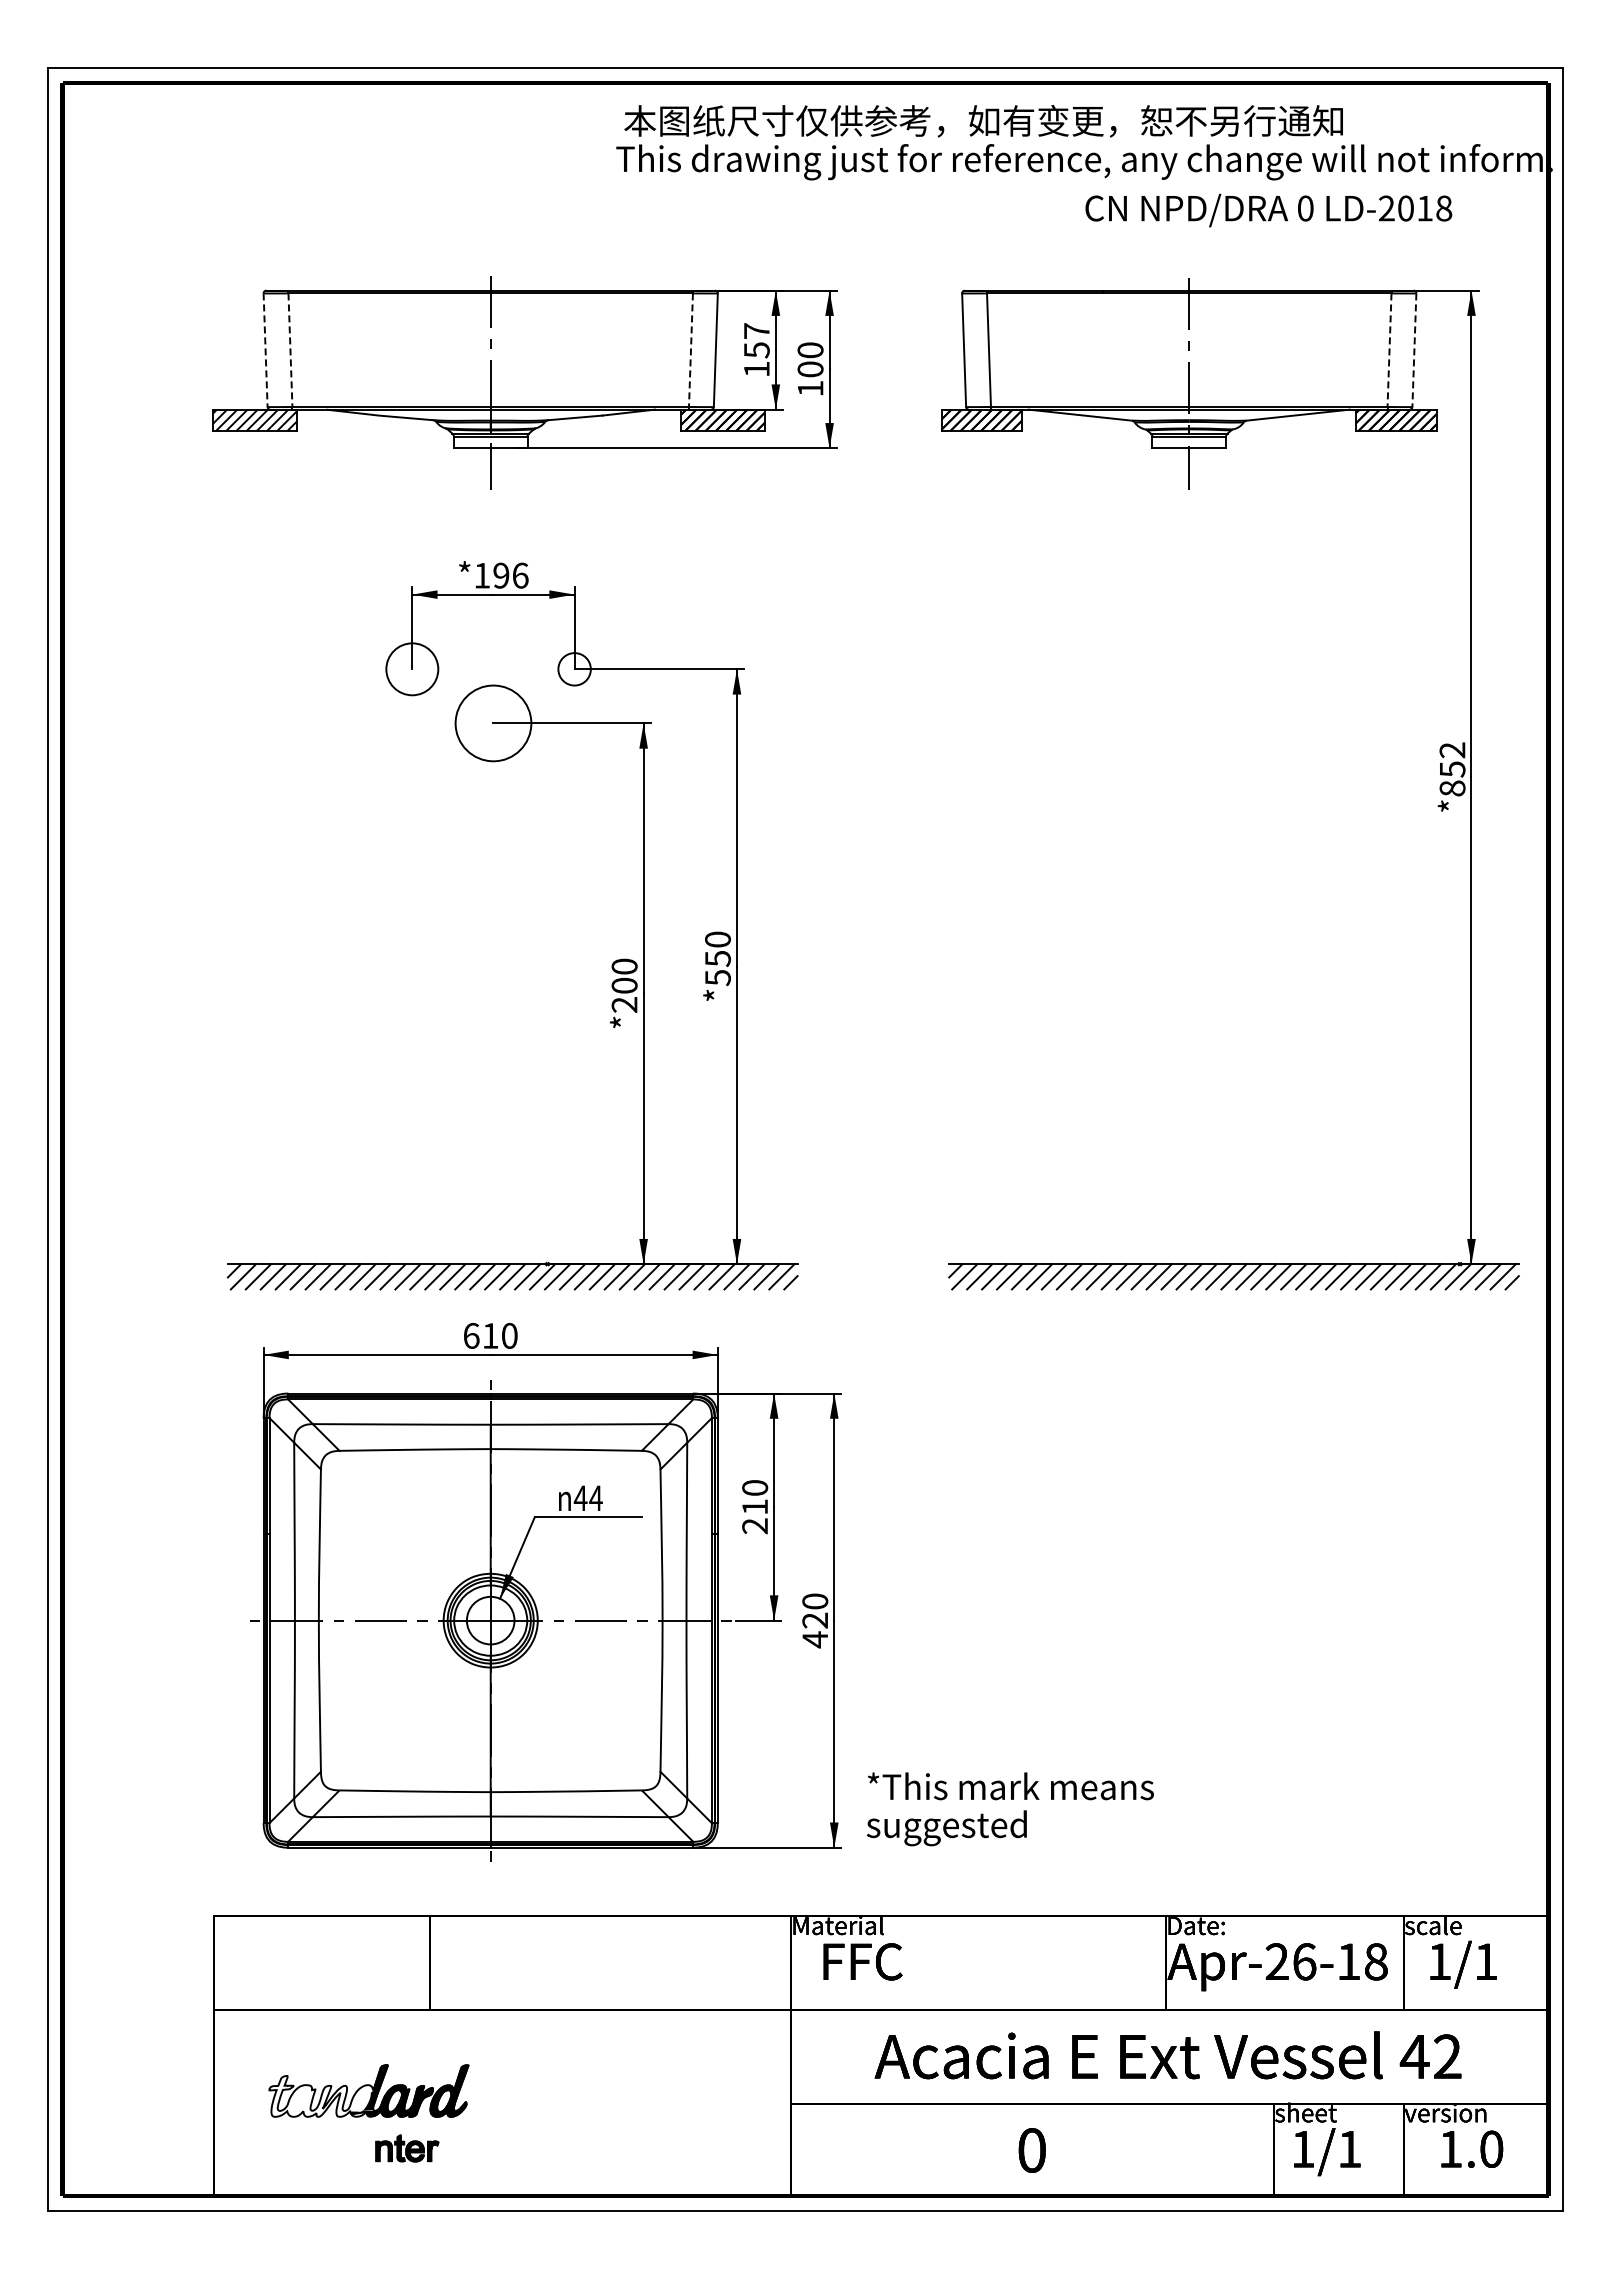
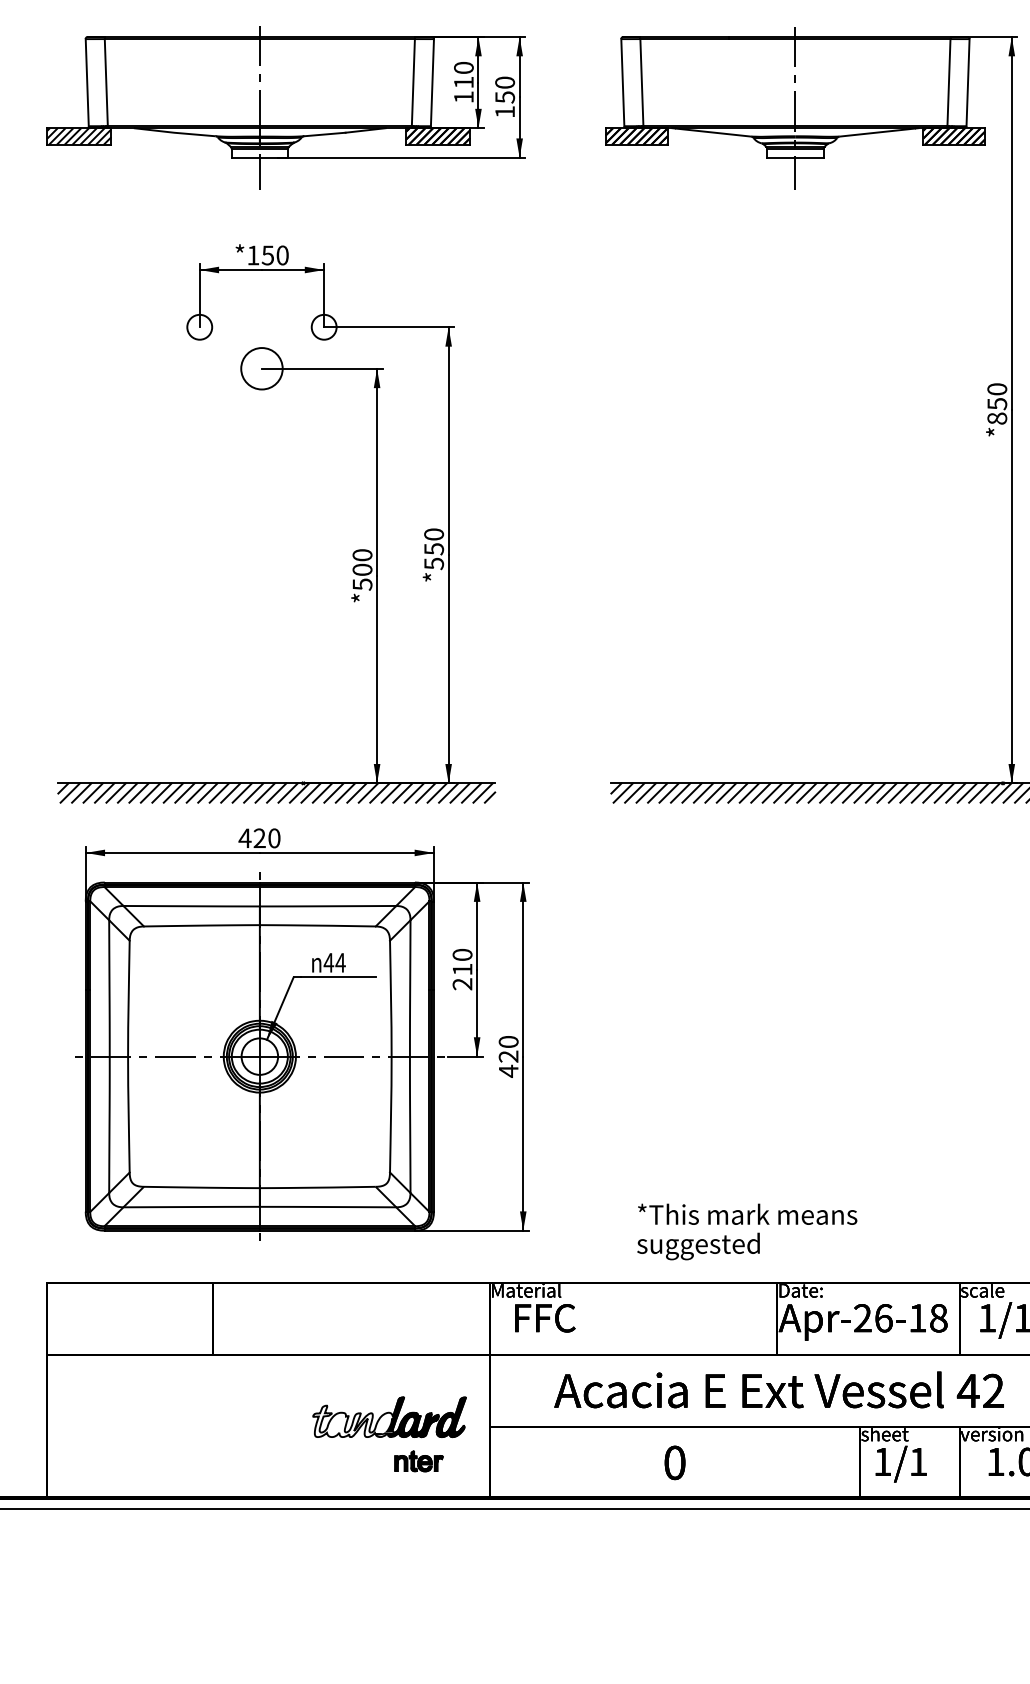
text: (756, 340) -> (463, 75), 157 -> 110
line: (265, 350) -> (87, 82), dashed -> solid
line: (290, 350) -> (106, 82), dashed -> solid
line: (690, 350) -> (413, 82), dashed -> solid
line: (1389, 350) -> (948, 82), dashed -> solid
line: (1414, 350) -> (968, 82), dashed -> solid
text: (810, 369) -> (505, 97), 100 -> 150
text: (510, 575) -> (275, 255), *196 -> *150
circle: (412, 669) -> (199, 327), size x0.62
circle: (493, 723) -> (261, 368), size x0.71
text: (1452, 750) -> (997, 389), *852 -> *850
text: (624, 1005) -> (362, 585), *200 -> *500
text: (480, 1335) -> (252, 838), 610 -> 420
text: (1009, 1809) -> (746, 1232), moved
part: (368, 2113) -> (389, 1434), moved

